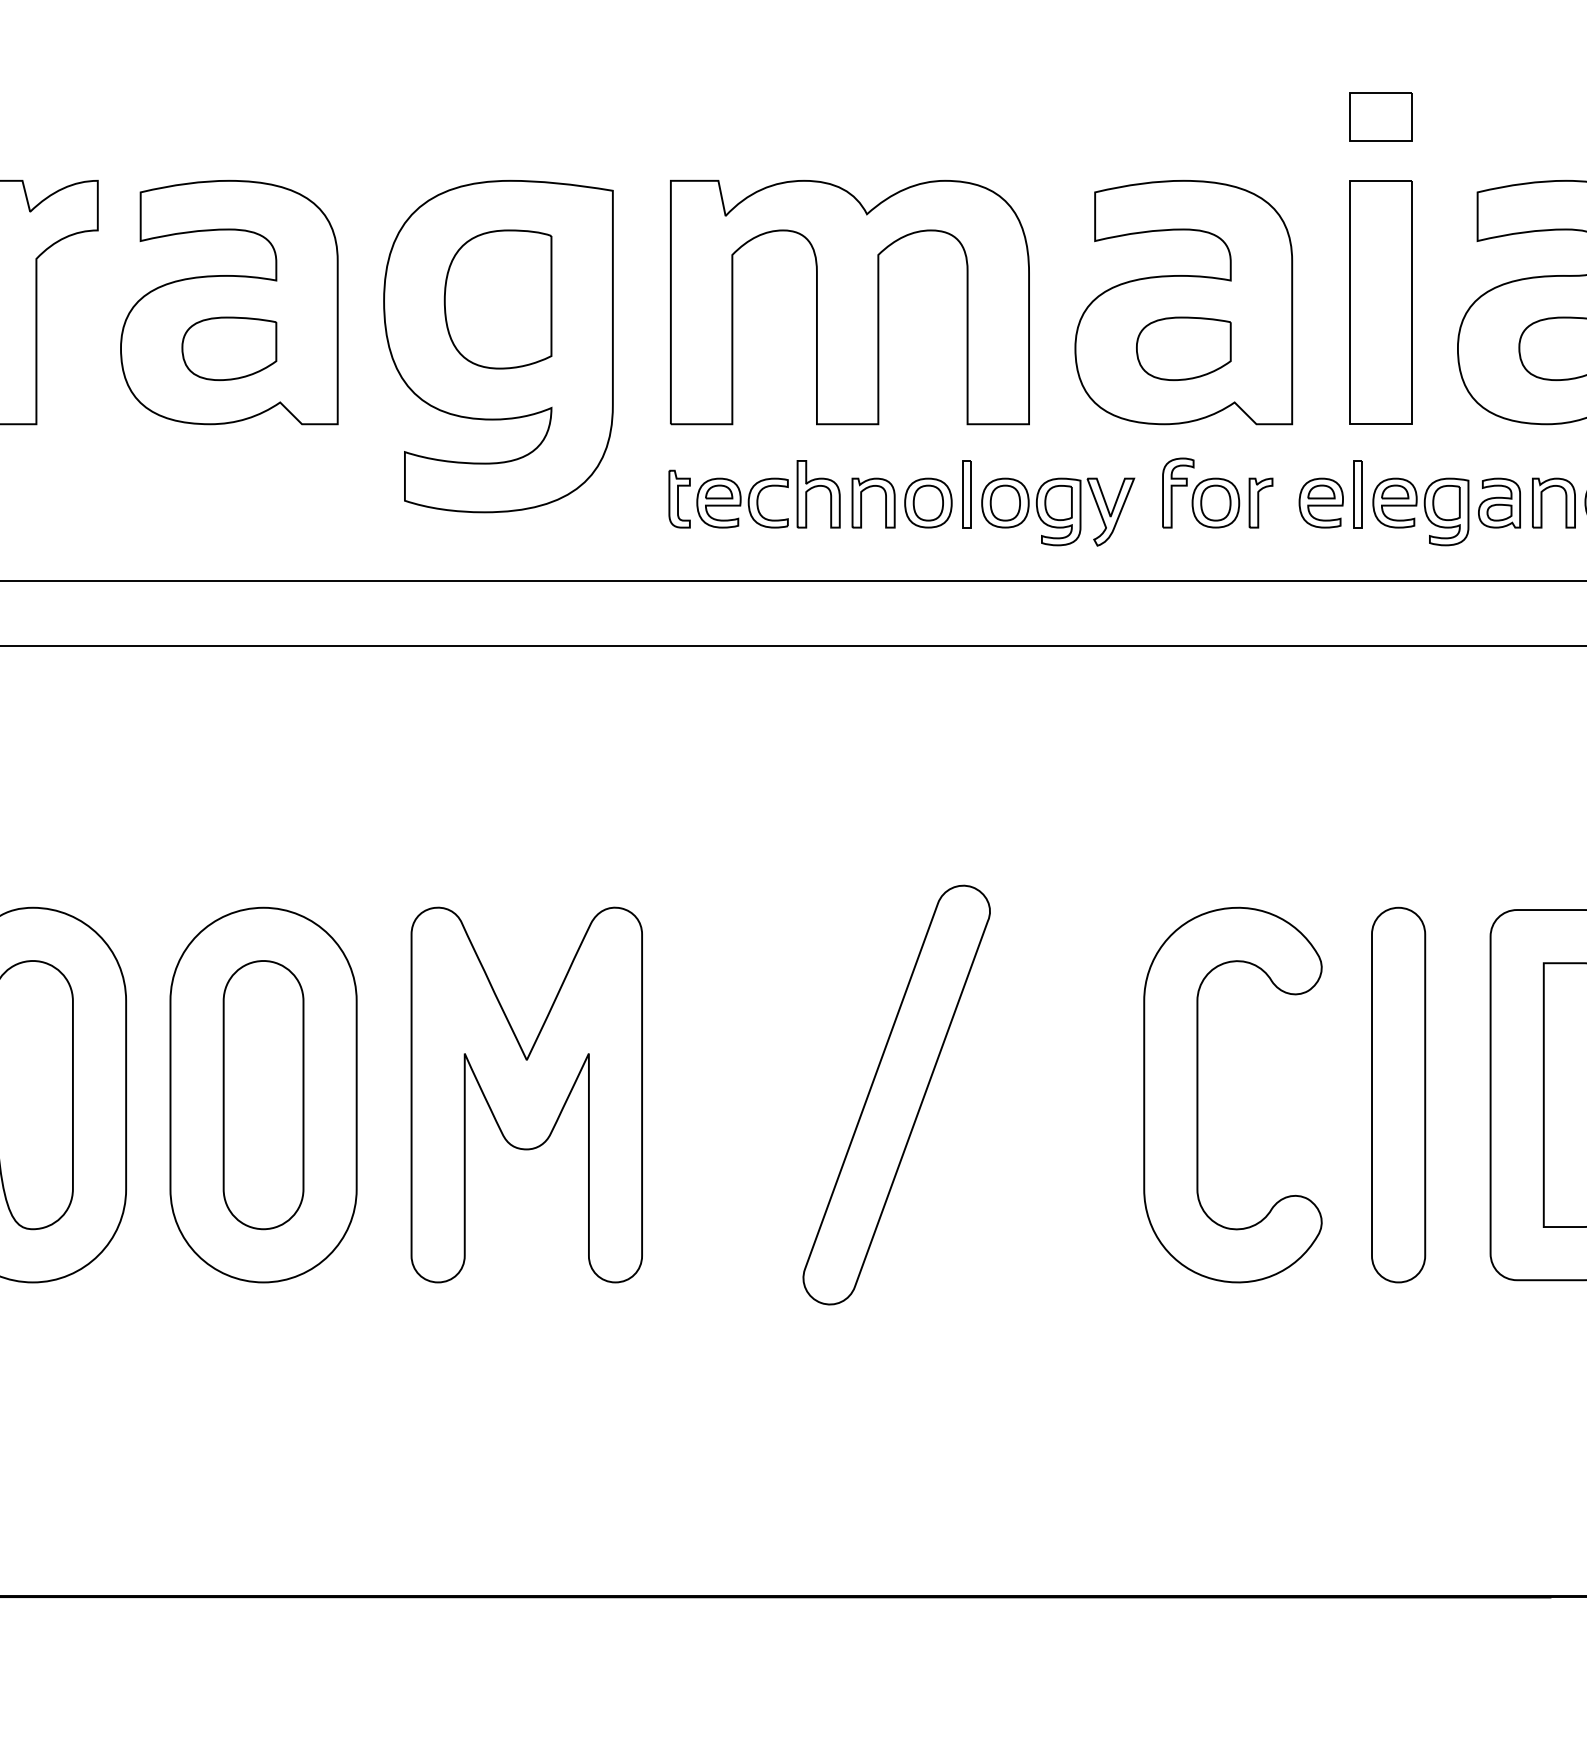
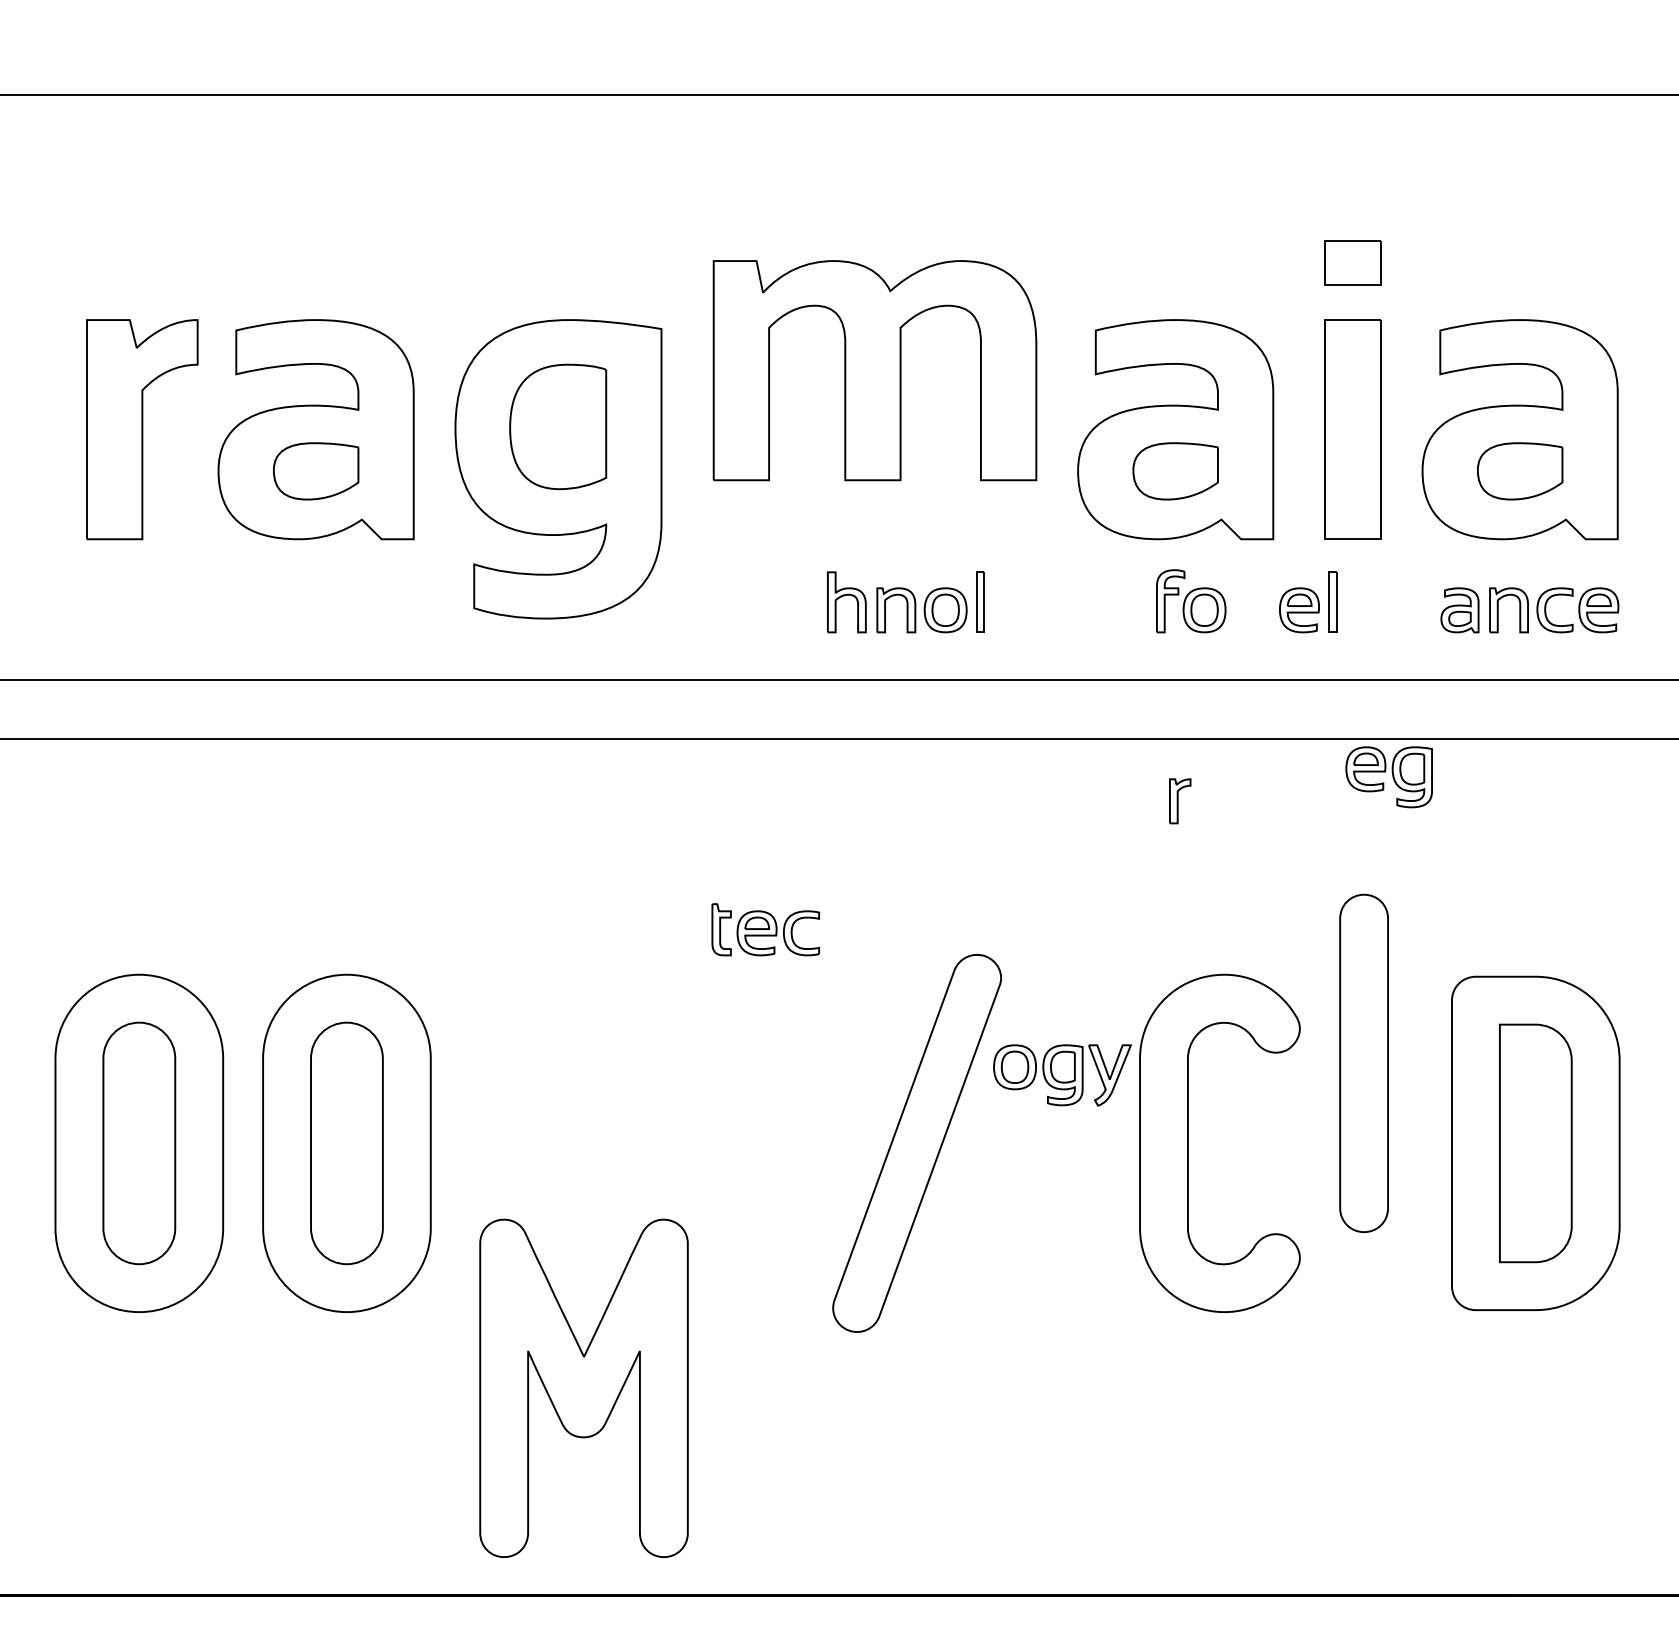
part: (849, 302) -> (874, 370), moved
part: (728, 498) -> (765, 929), moved
part: (1261, 503) -> (1180, 801), moved
part: (1058, 512) -> (1062, 1075), moved
part: (1420, 512) -> (1388, 777), moved
part: (526, 1094) -> (583, 1387), moved
part: (1397, 1094) -> (1363, 1062), moved

